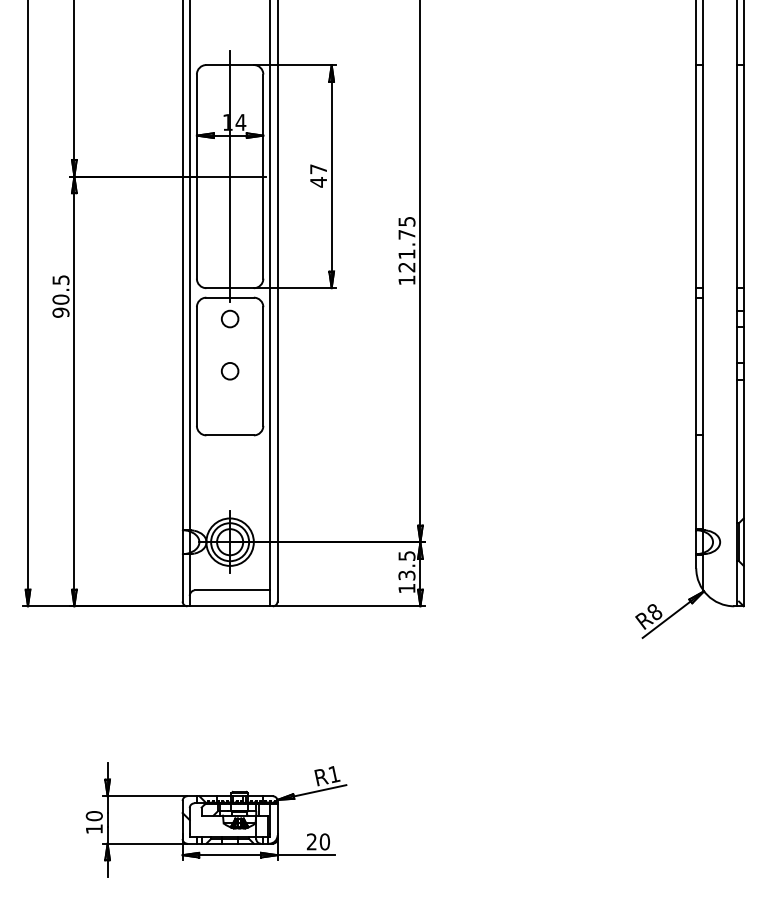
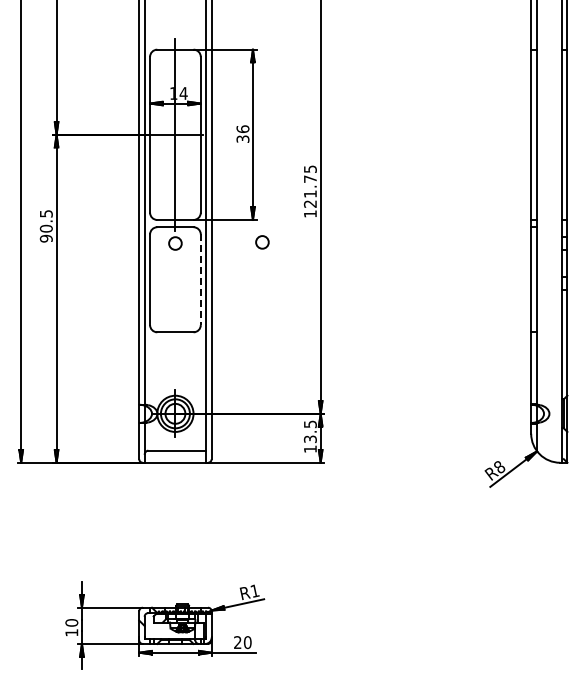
text: (317, 176) -> (242, 134), 47 -> 36
line: (262, 367) -> (200, 280), solid -> dashed
circle: (230, 371) -> (262, 242), moved

